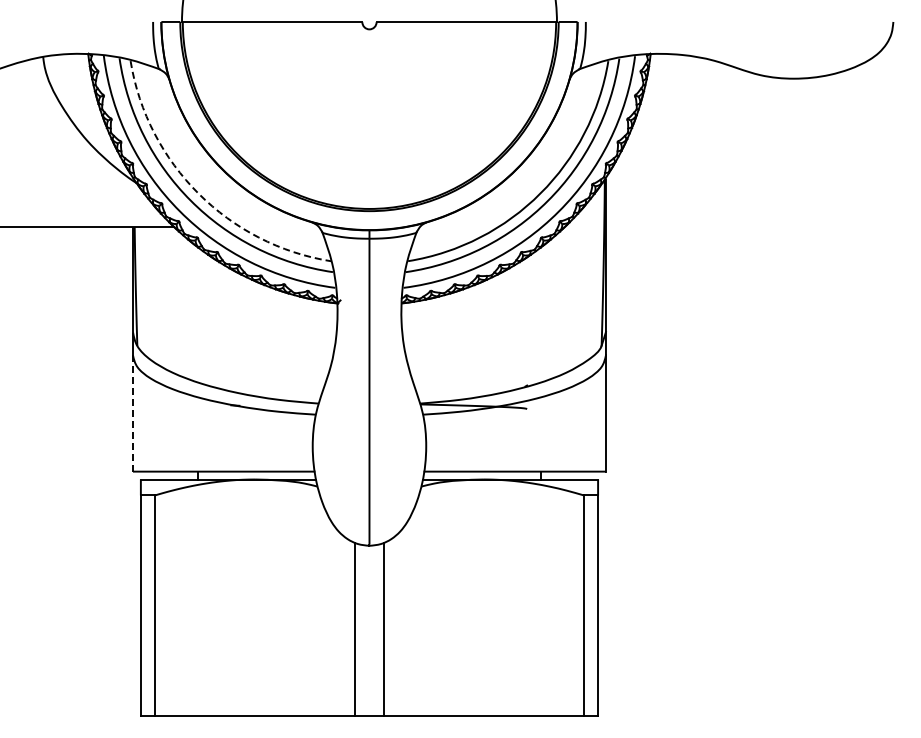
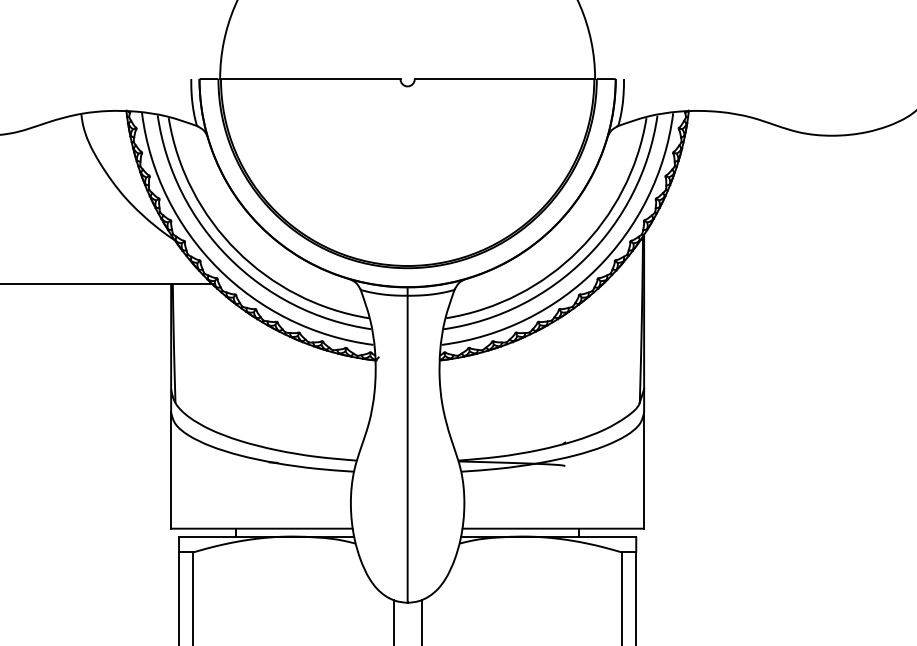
arc: (198, 193) -> (236, 250), dashed -> solid
line: (133, 413) -> (171, 470), dashed -> solid

